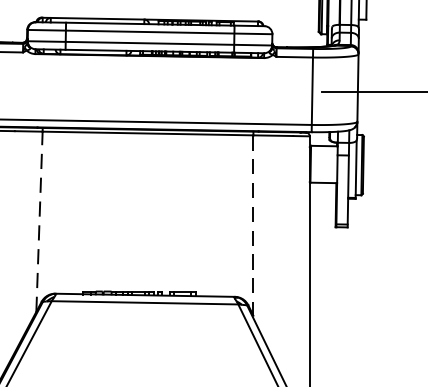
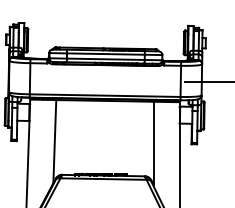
line: (38, 221) -> (54, 141), dashed -> solid
line: (253, 225) -> (153, 143), dashed -> solid

